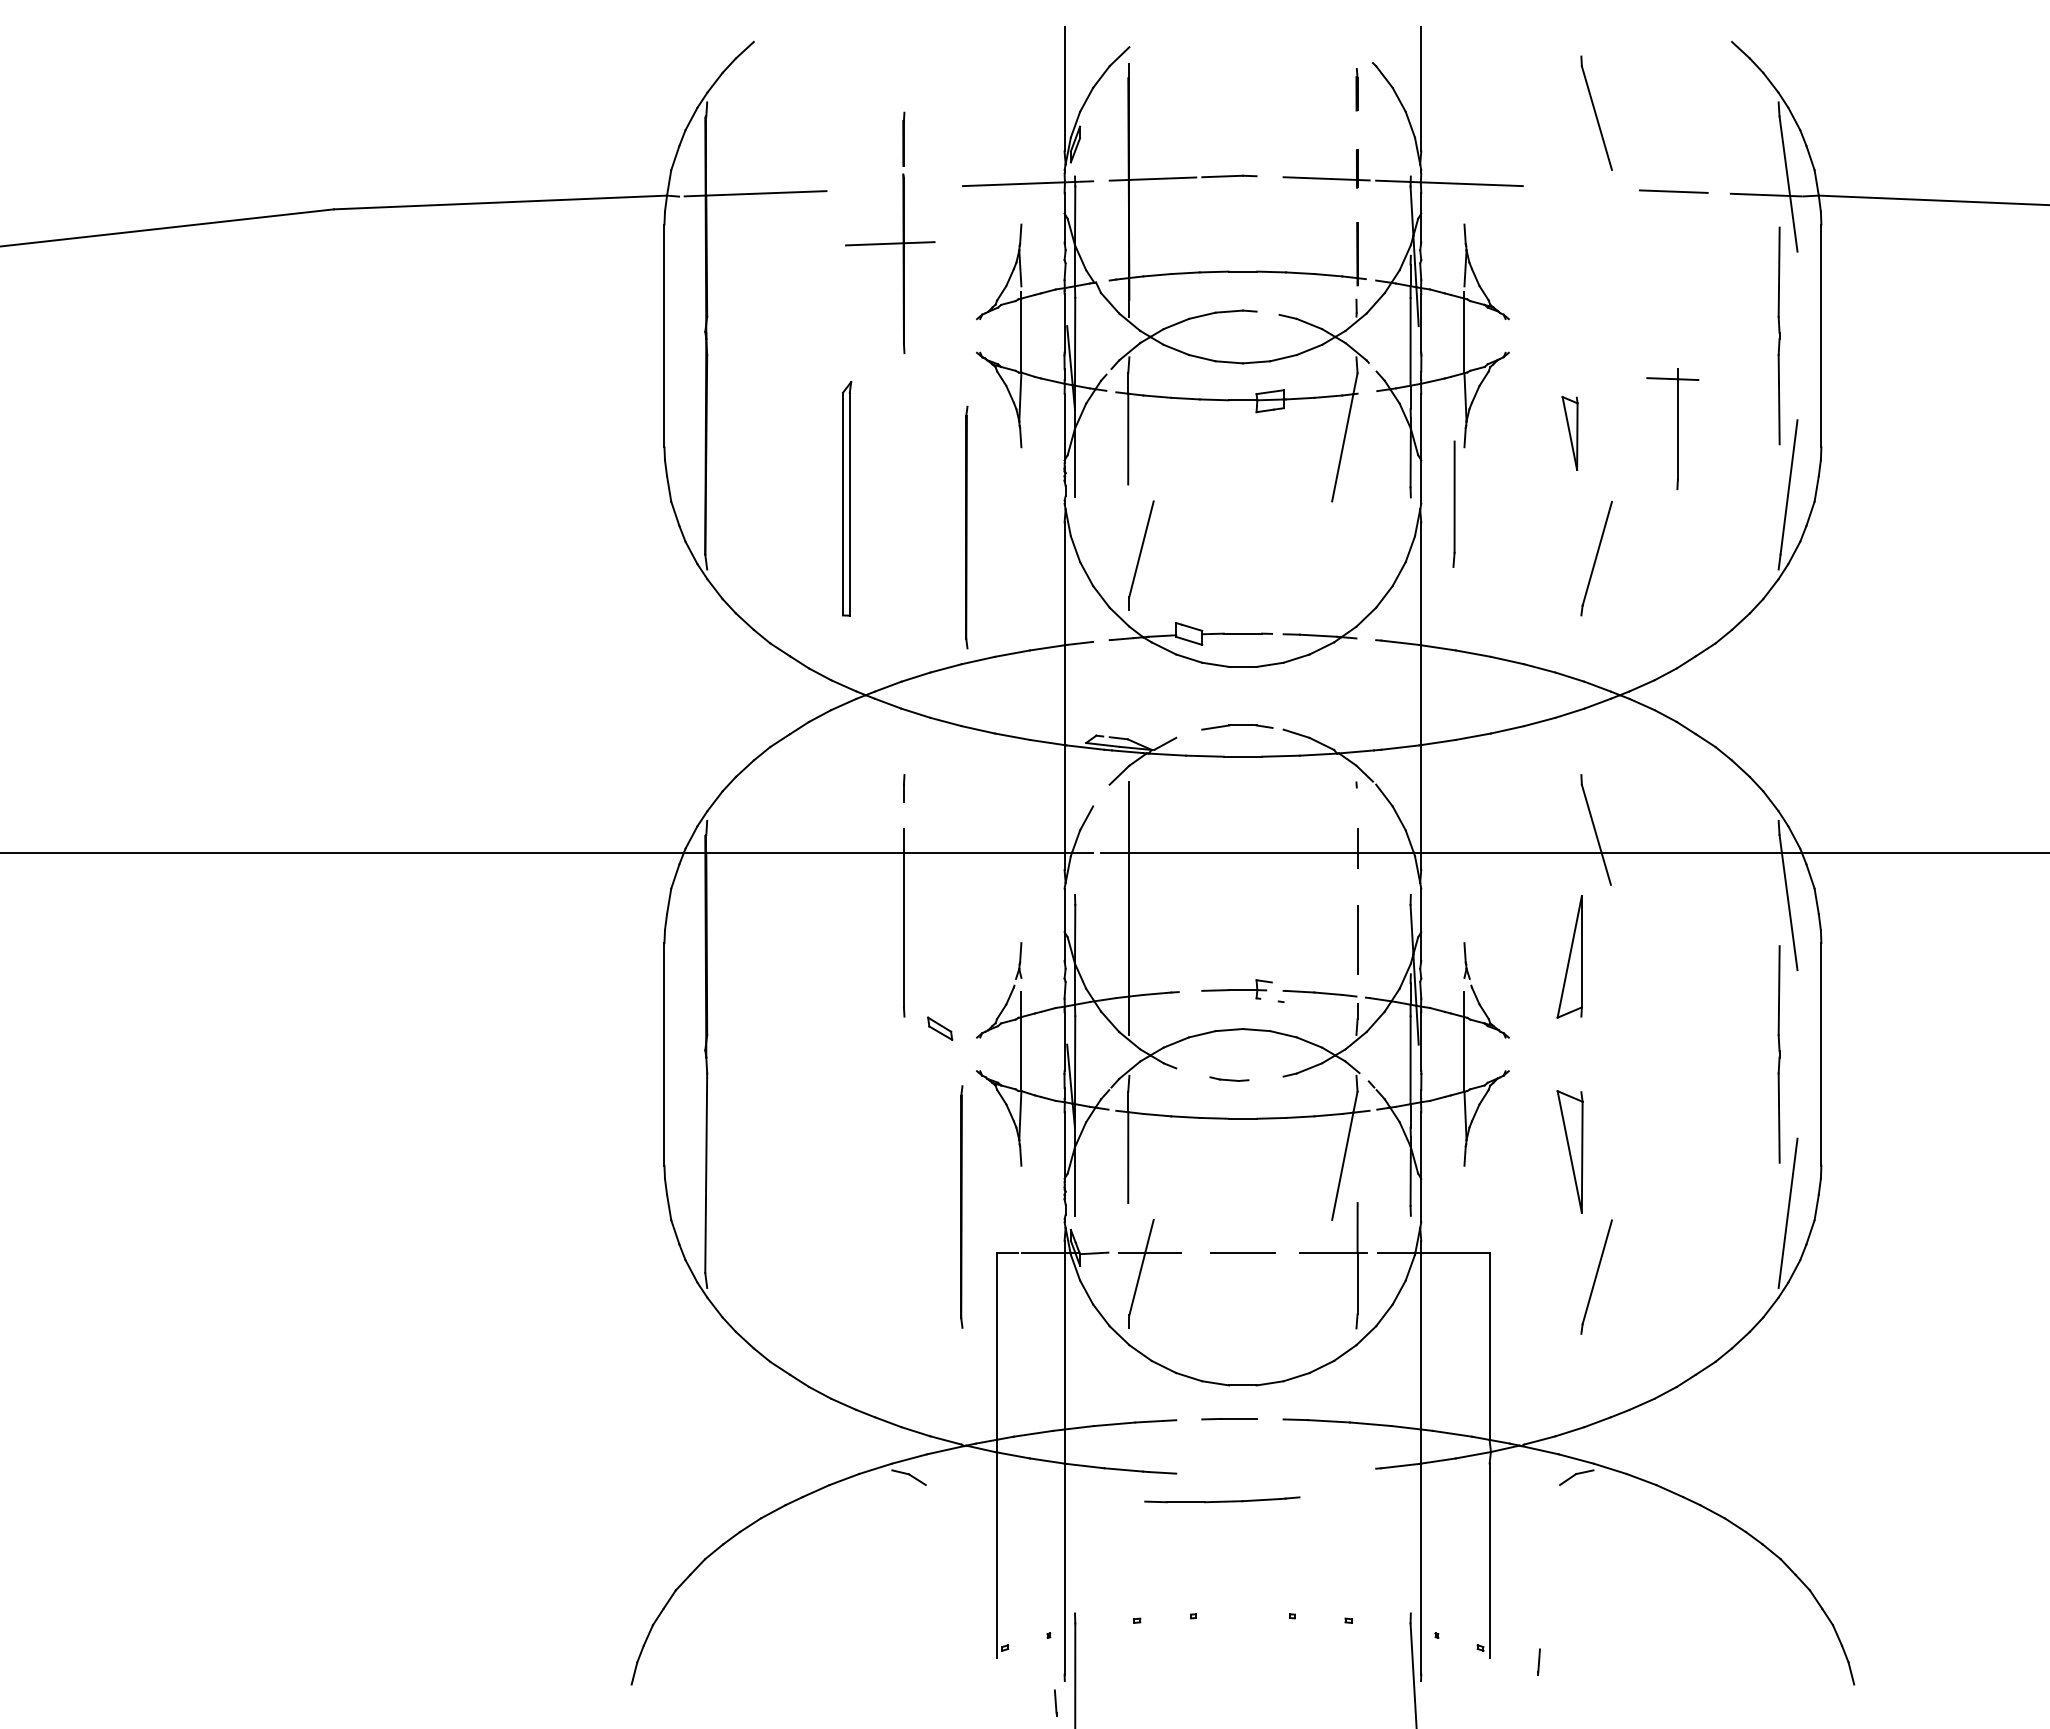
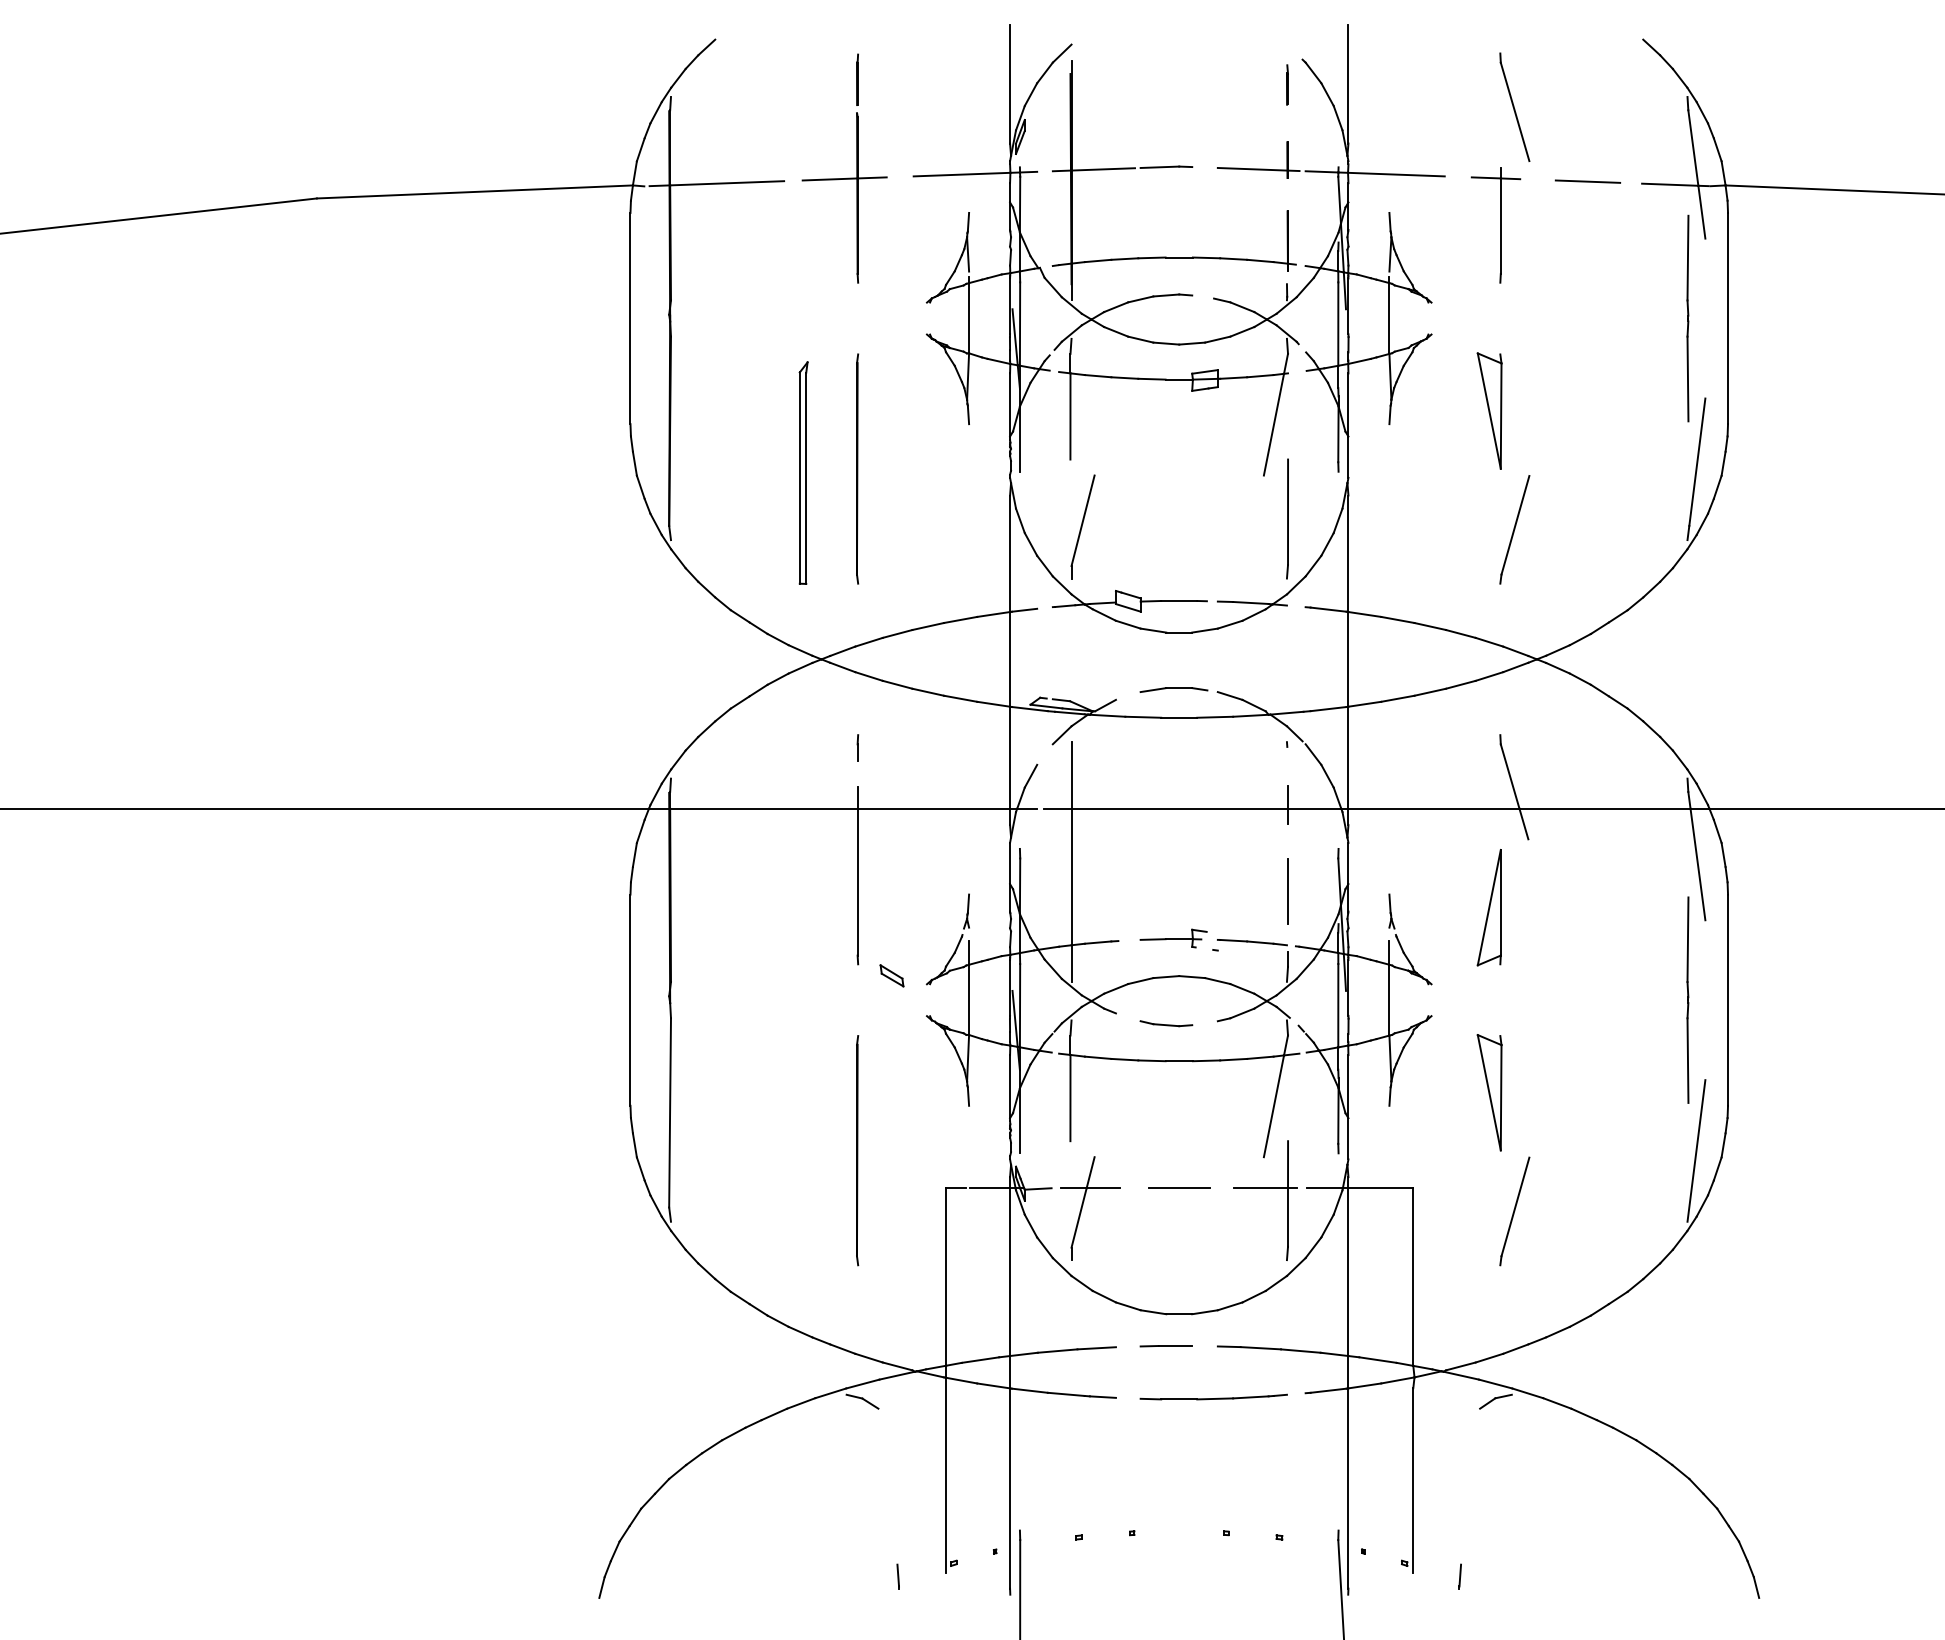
part: (890, 242) -> (844, 177), moved
part: (1672, 428) -> (1495, 225), moved
part: (1569, 433) -> (1489, 411), size x1.67
line: (1453, 503) -> (1286, 518), moved
line: (966, 527) -> (857, 468), moved
part: (1229, 1078) -> (1166, 1023), size x1.43
line: (961, 1206) -> (857, 1150), moved
part: (1222, 1499) -> (1213, 1396), moved
line: (1055, 1702) -> (898, 1576), moved

